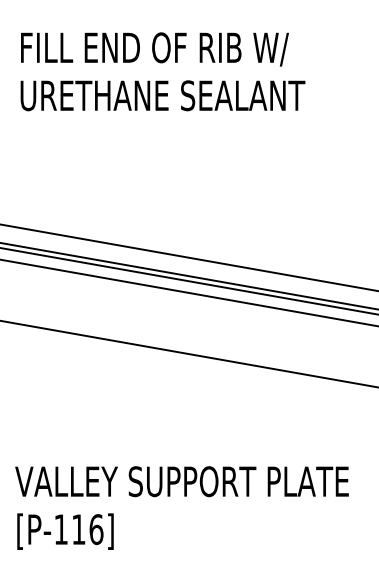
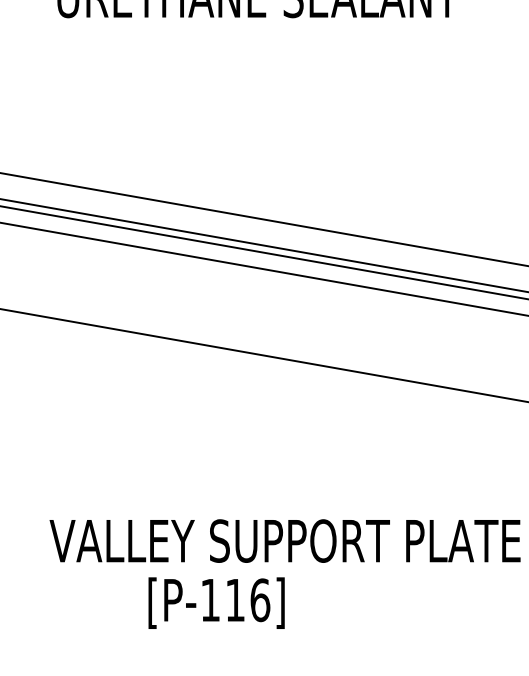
text: (65, 531) -> (216, 602), moved

